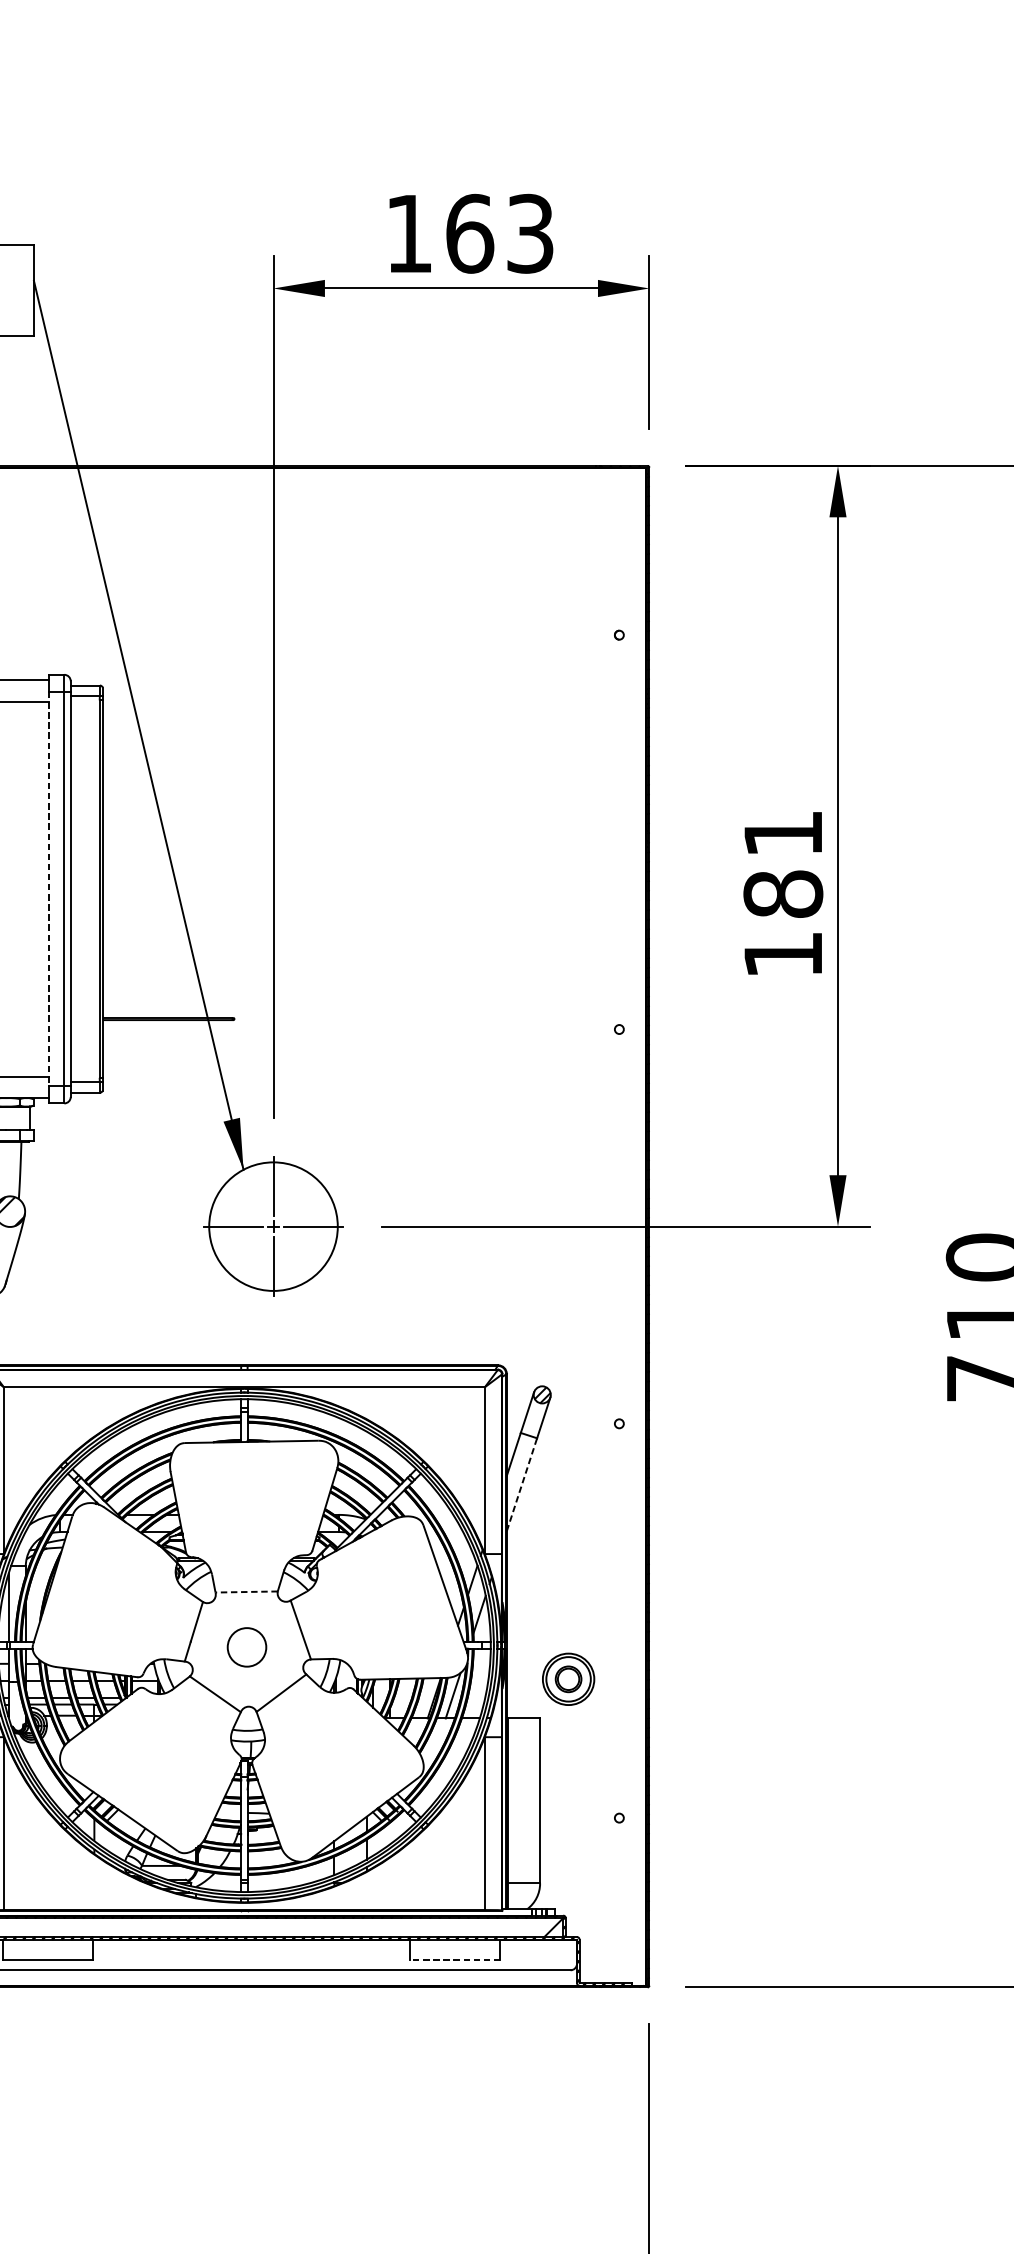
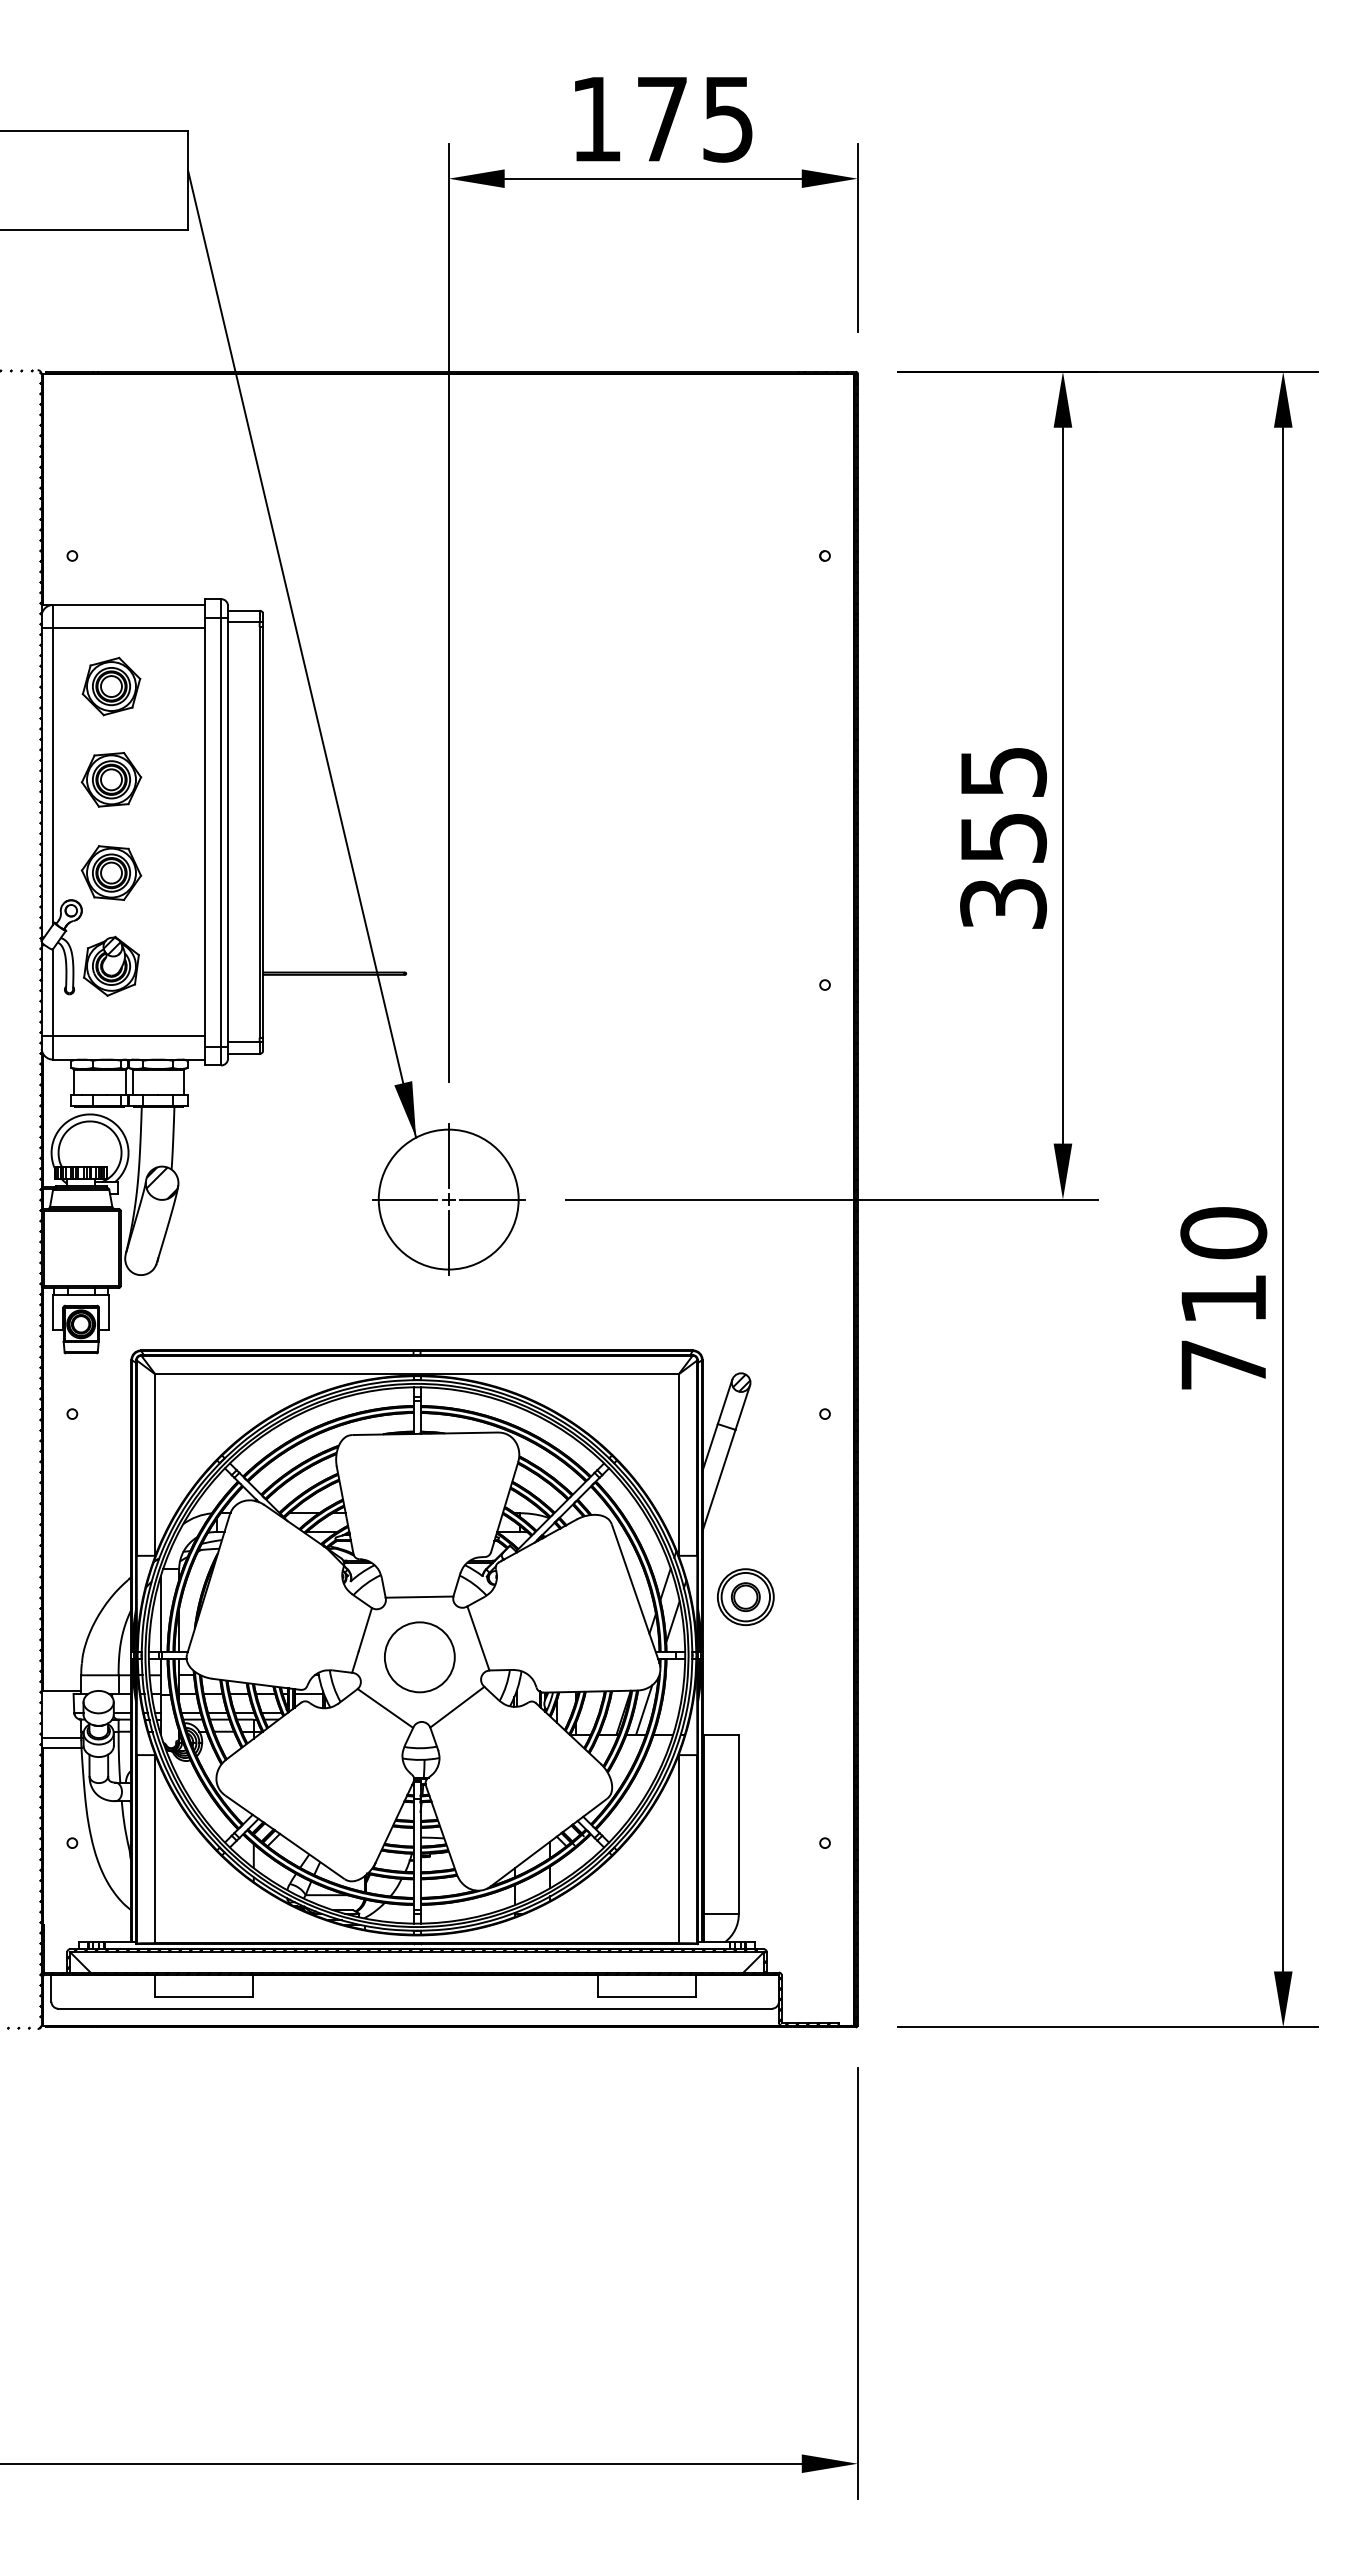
text: (499, 233) -> (694, 118), 163 -> 175
line: (49, 889) -> (204, 832), dashed -> solid
text: (783, 894) -> (1003, 838), 181 -> 355
line: (522, 1483) -> (719, 1479), dashed -> solid
line: (246, 1592) -> (419, 1597), dashed -> solid
circle: (246, 1647) -> (419, 1657), size x1.67
part: (568, 1678) -> (745, 1596), moved
line: (455, 1959) -> (646, 1997), dashed -> solid

